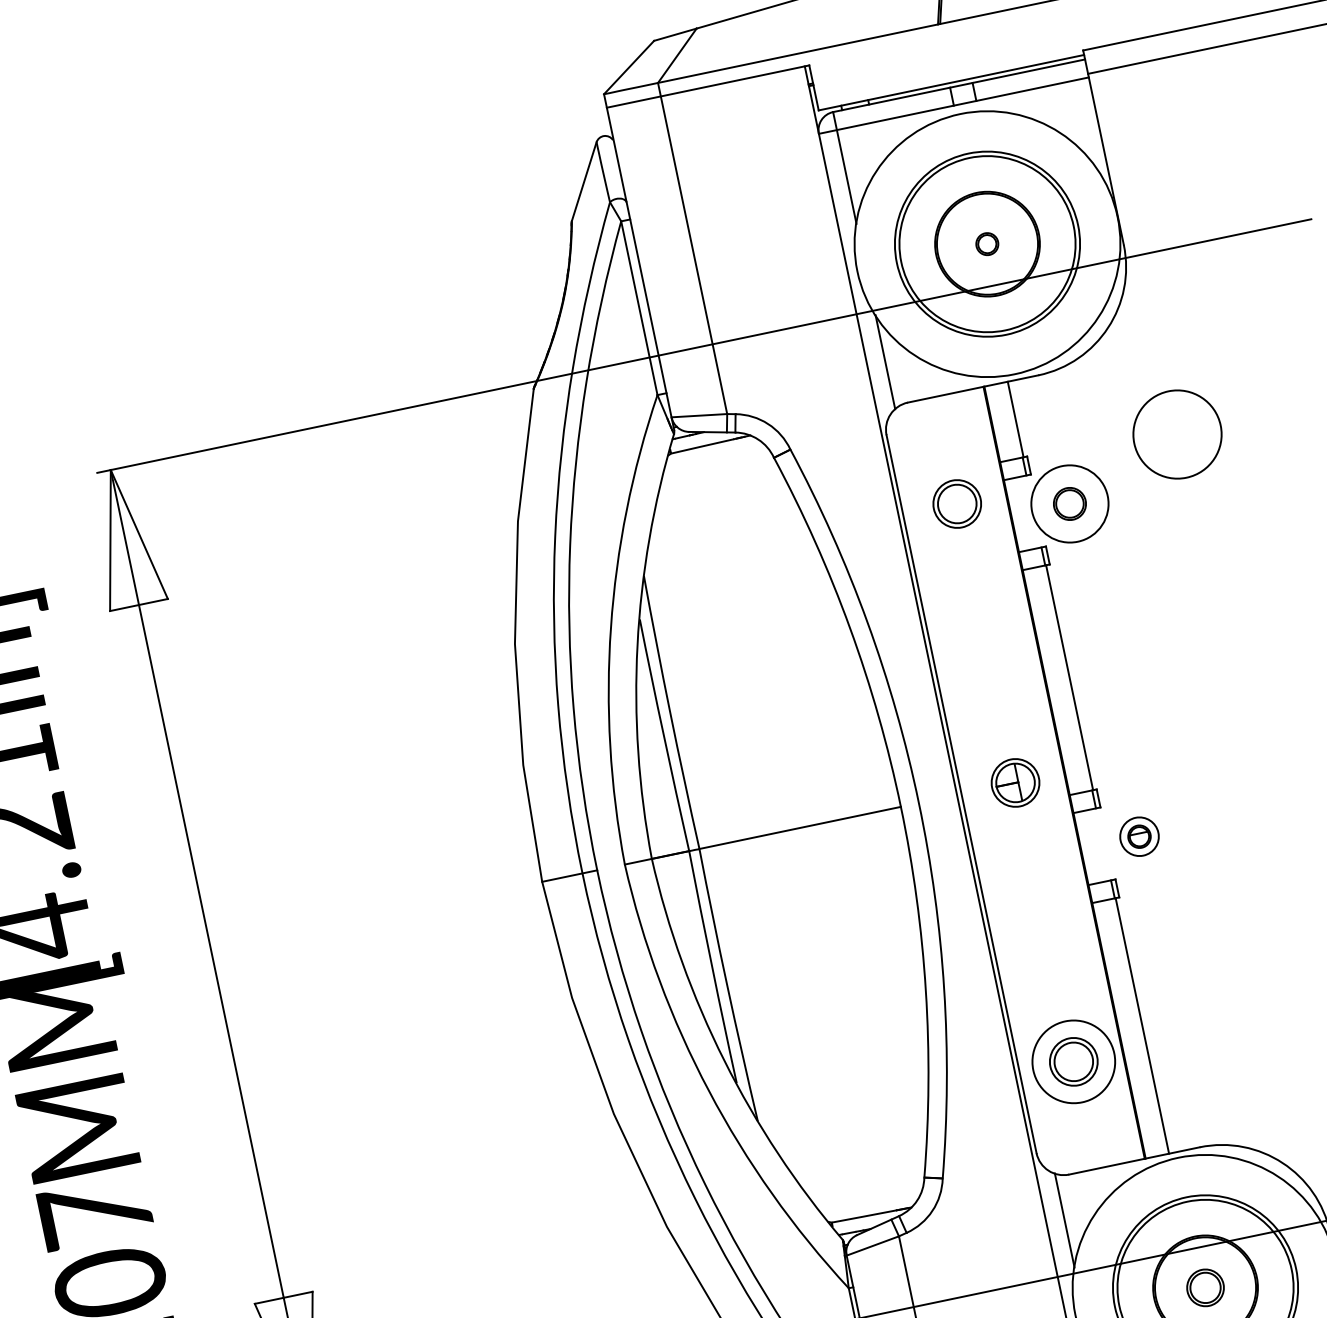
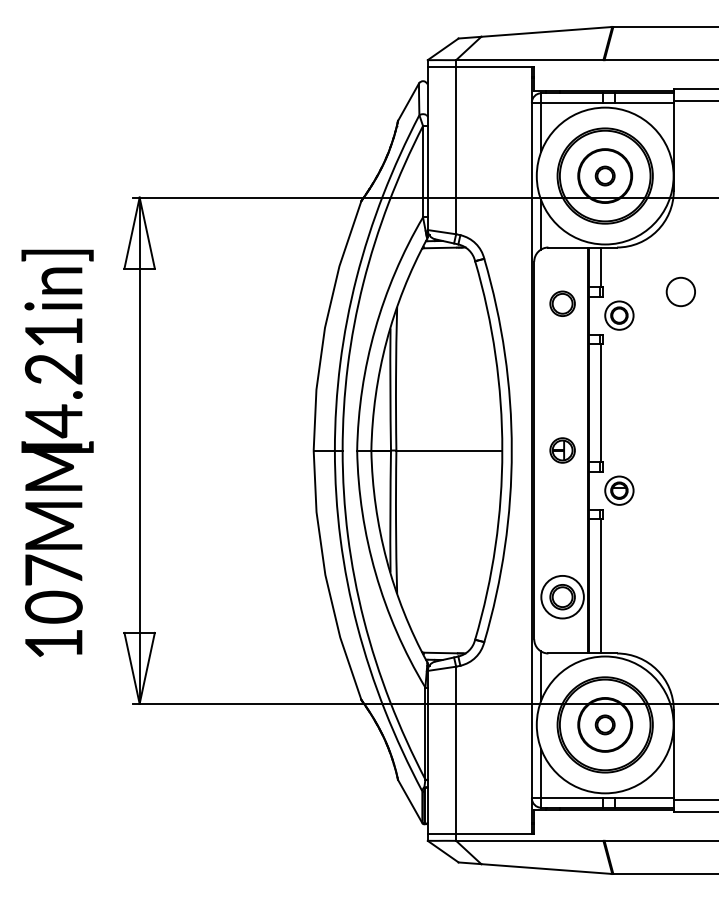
part: (985, 243) -> (604, 175), size x1.67
circle: (1176, 433) -> (680, 291), size x0.62
circle: (1070, 503) -> (619, 315), size x0.71
part: (1139, 836) -> (619, 490), size x1.43

